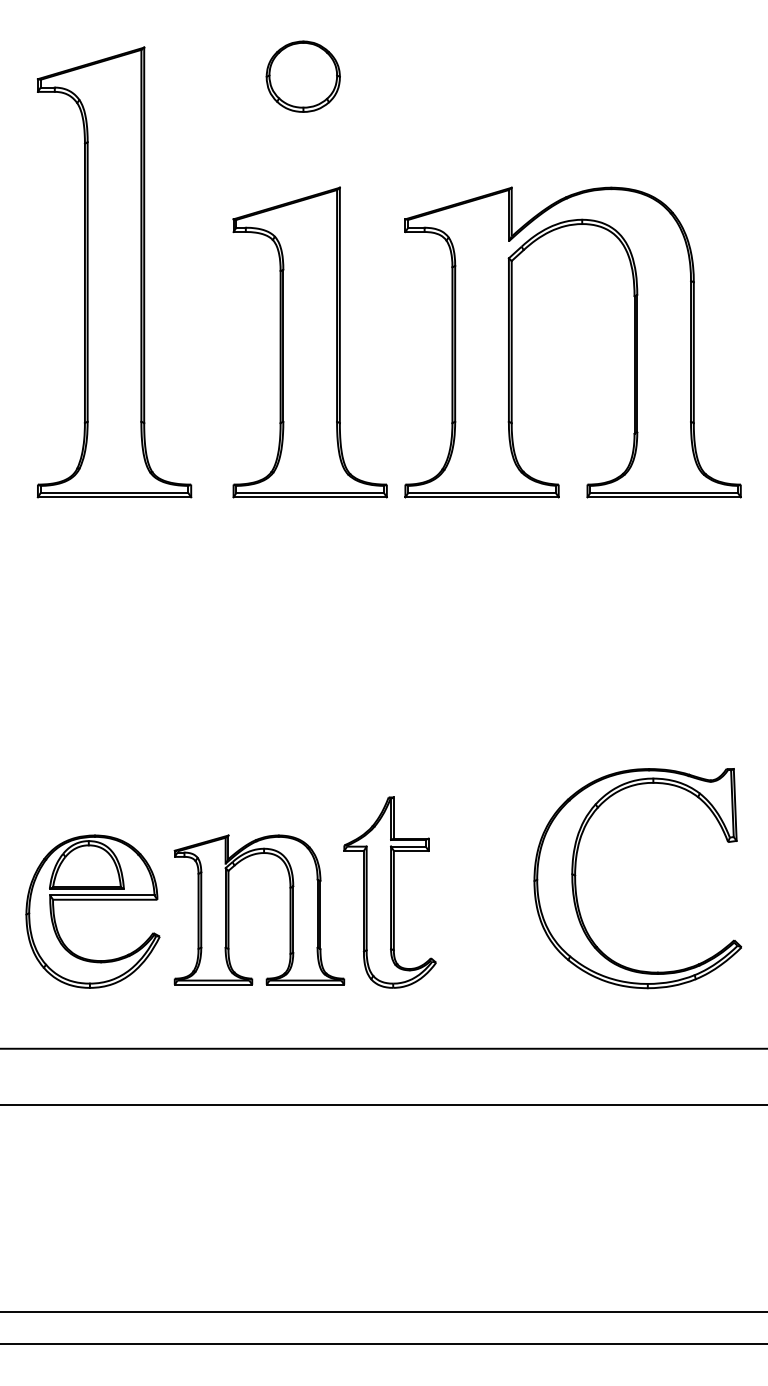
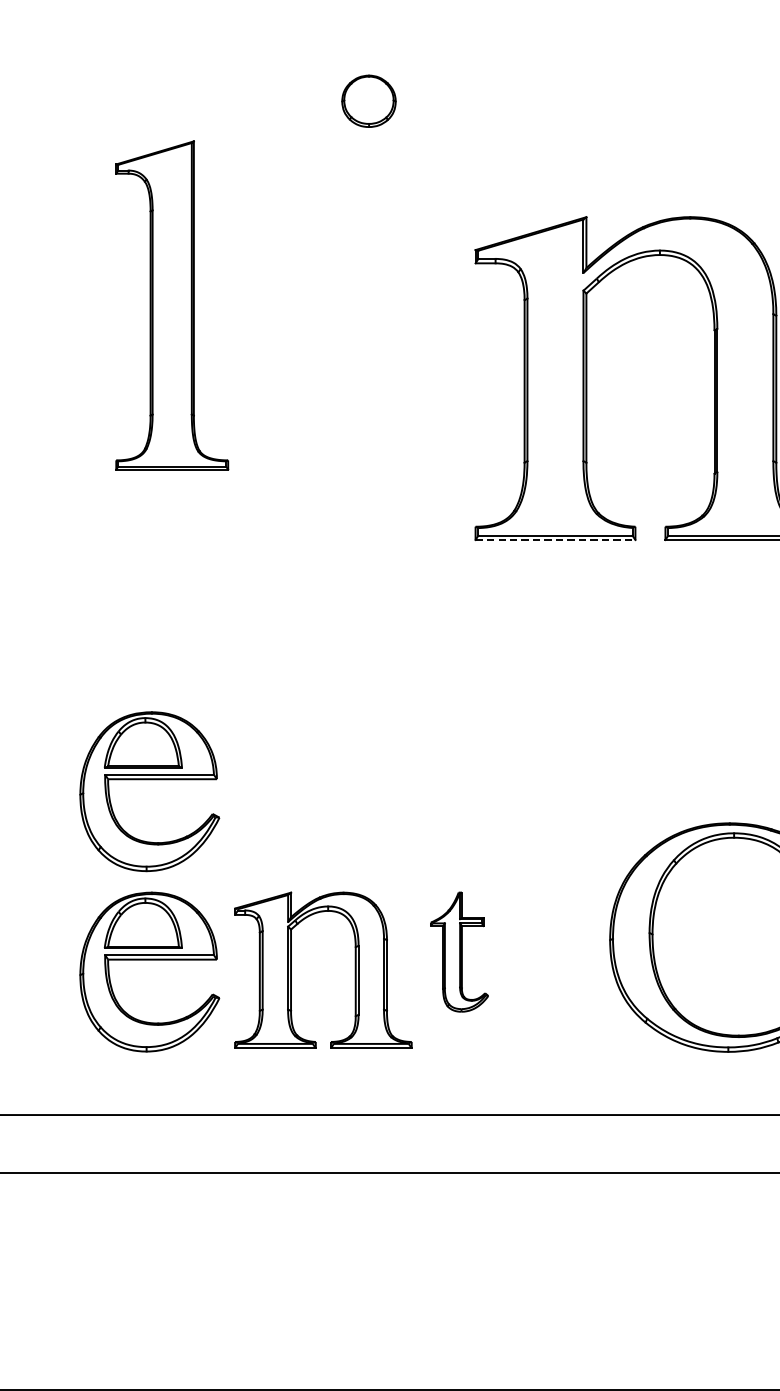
part: (302, 76) -> (368, 101), size x0.7
part: (114, 272) -> (172, 305), size x0.7
part: (309, 342) -> (375, 378), removed
line: (482, 497) -> (555, 540), solid -> dashed
part: (92, 727) -> (149, 780), added
part: (389, 892) -> (458, 952), size x0.6

